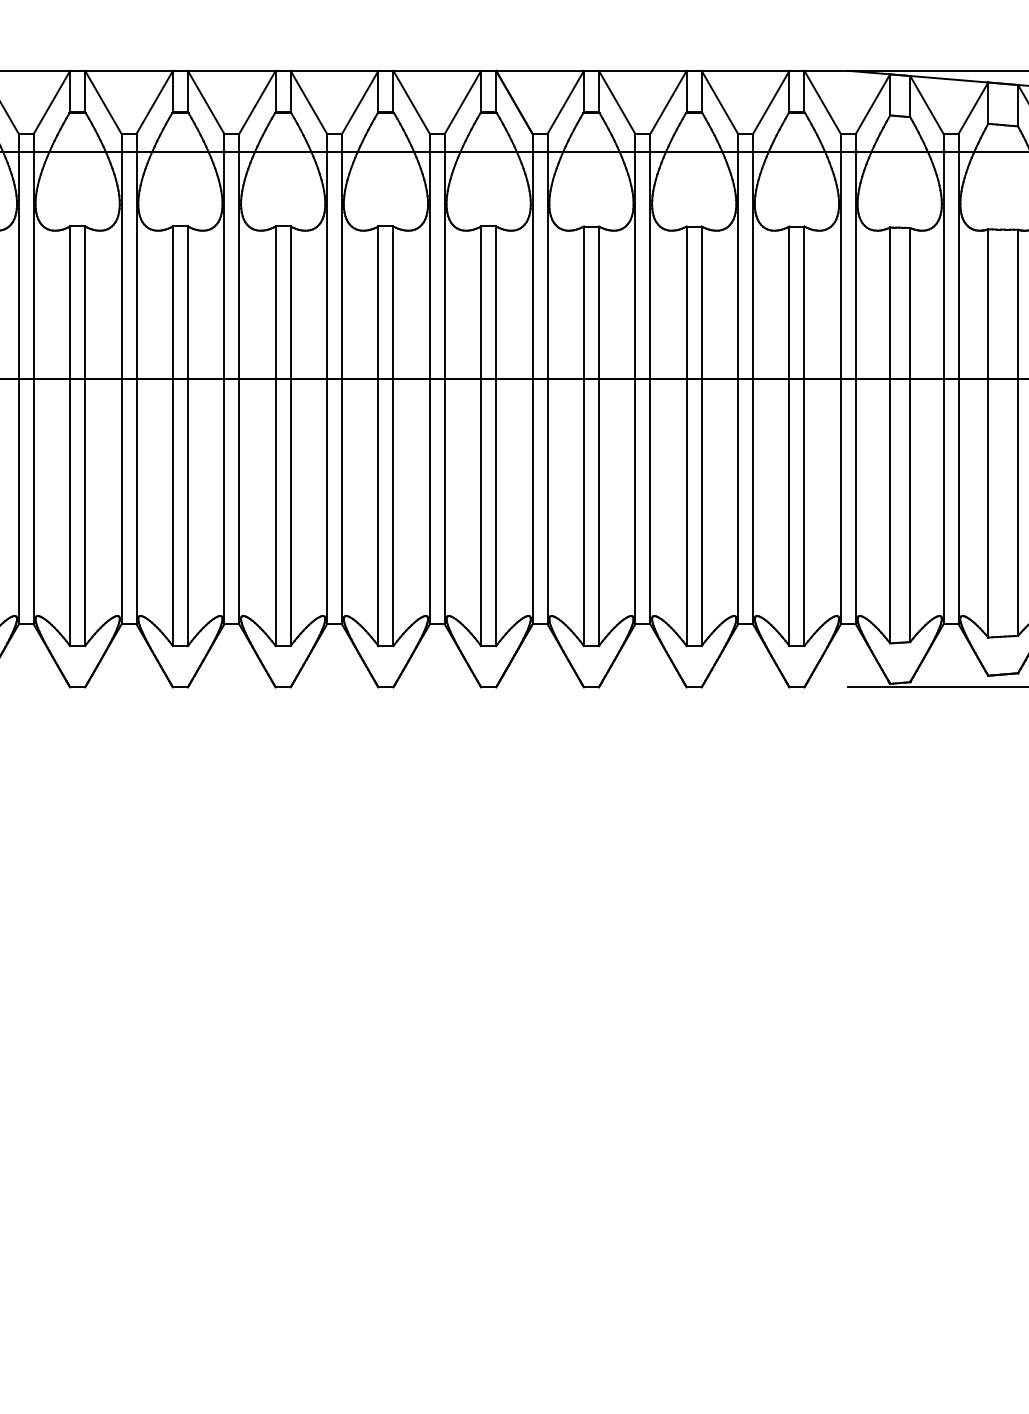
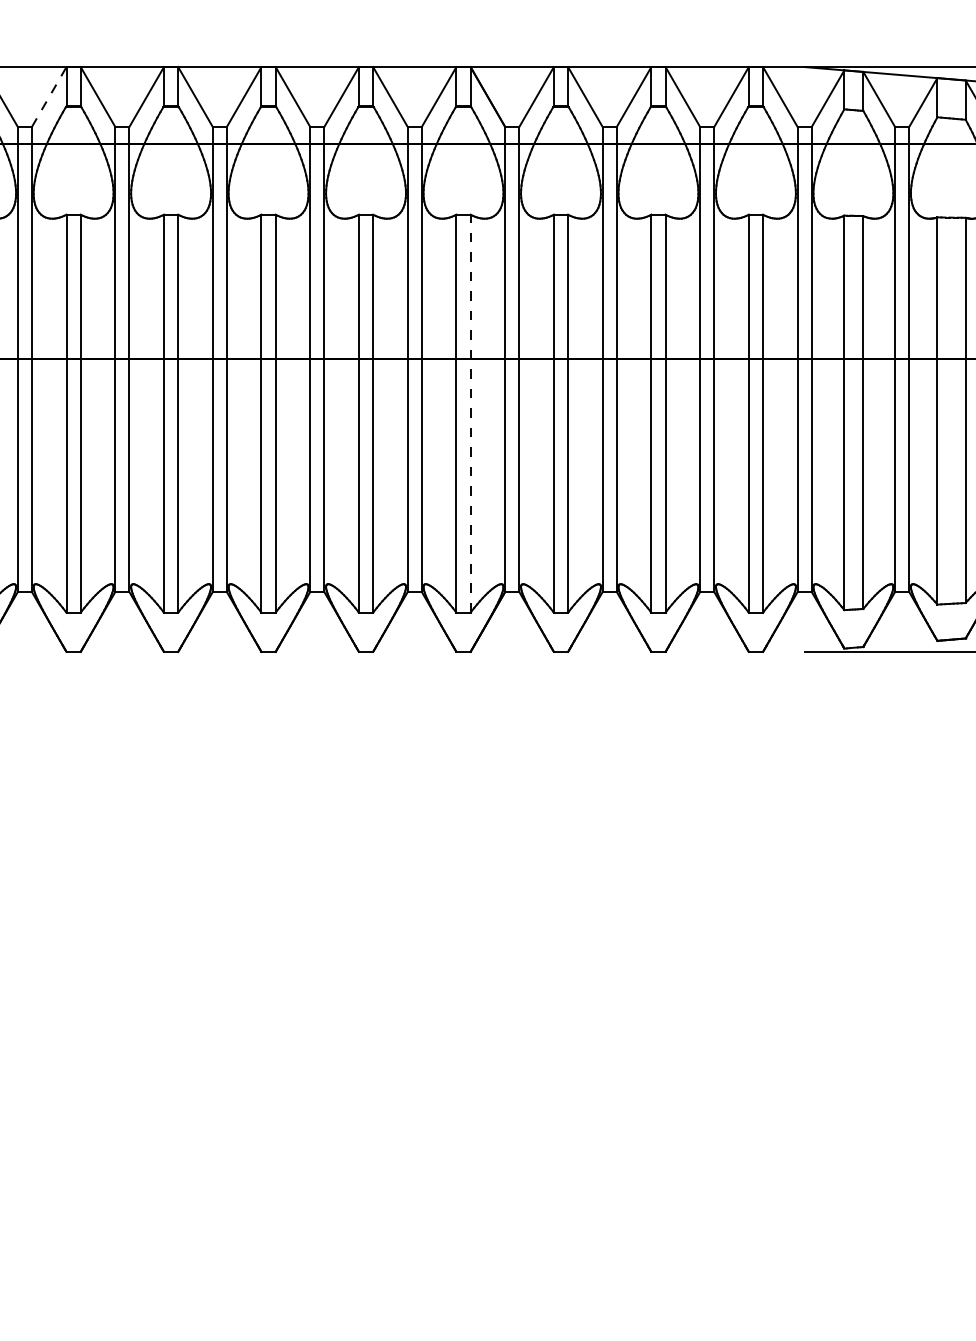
line: (52, 101) -> (49, 96), solid -> dashed
line: (496, 436) -> (470, 413), solid -> dashed

